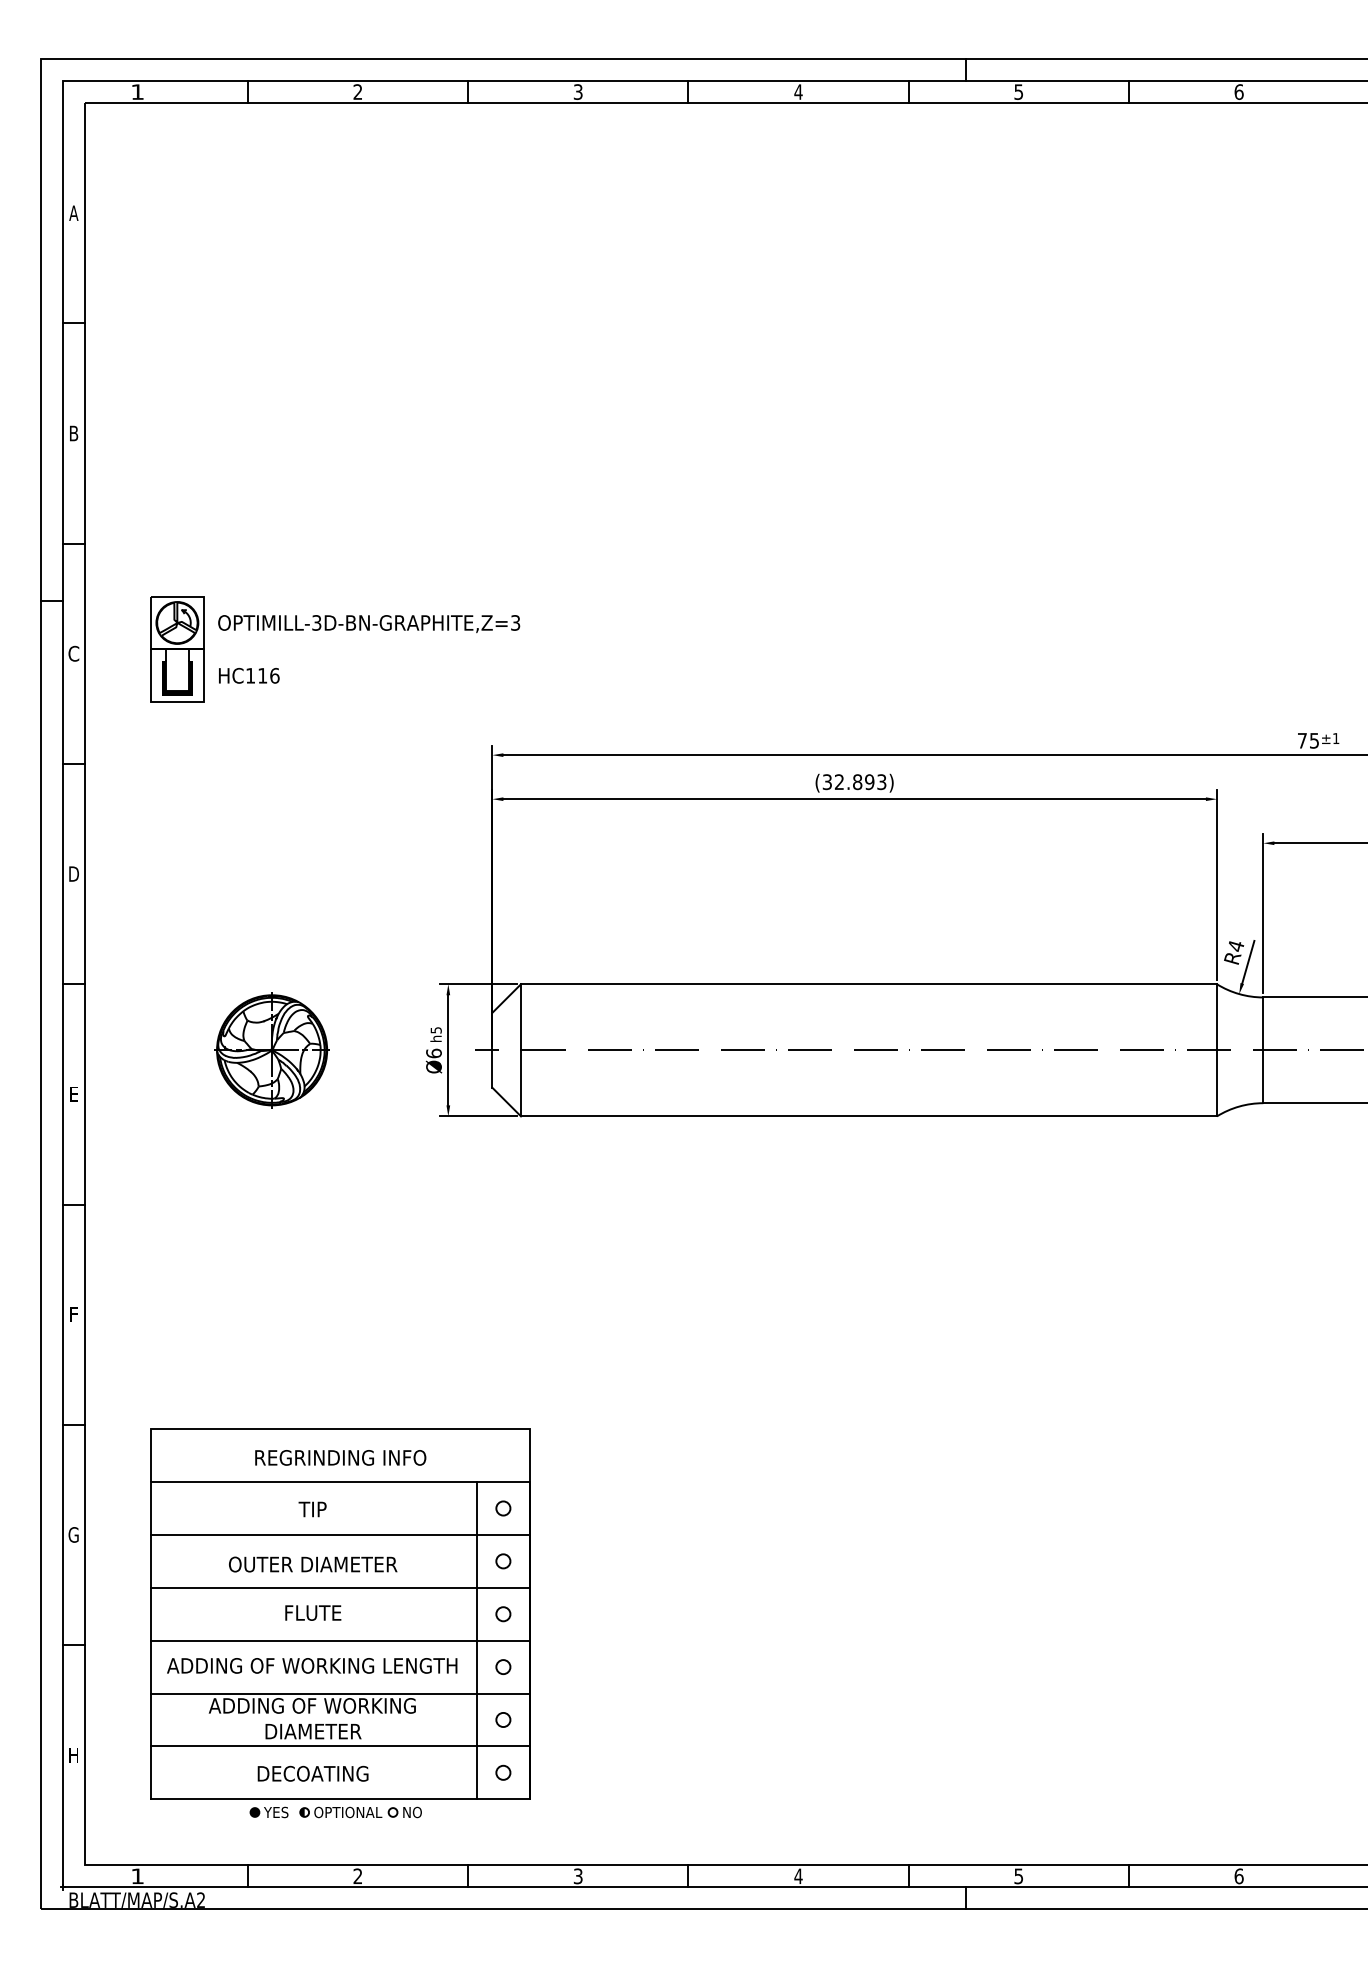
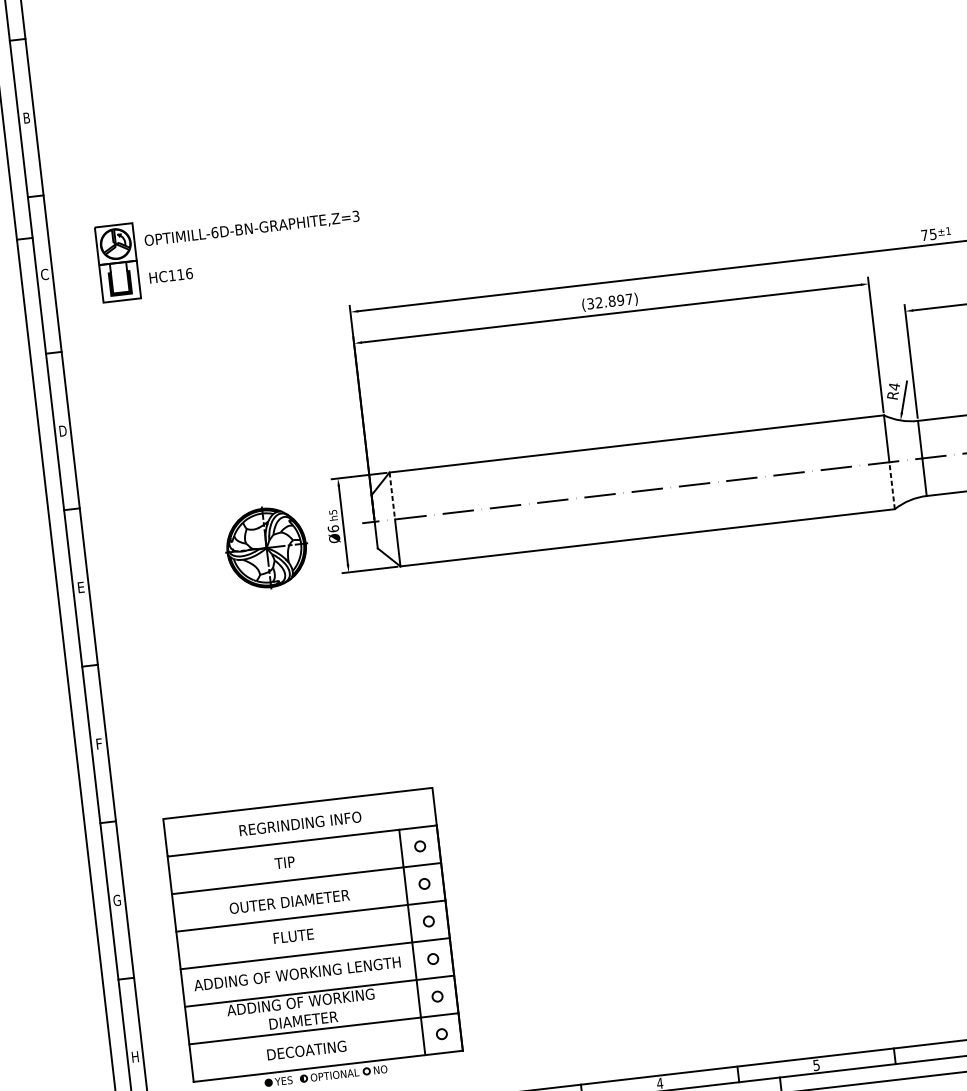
text: (316, 622) -> (214, 232), OPTIMILL-3D-BN-GRAPHITE,Z=3 -> OPTIMILL-6D-BN-GRAPHITE,Z=3
text: (881, 782) -> (629, 299), (32.893) -> (32.897)
line: (521, 1017) -> (392, 496), solid -> dashed
part: (271, 1050) -> (266, 548), moved
line: (1216, 1082) -> (891, 485), solid -> dashed

